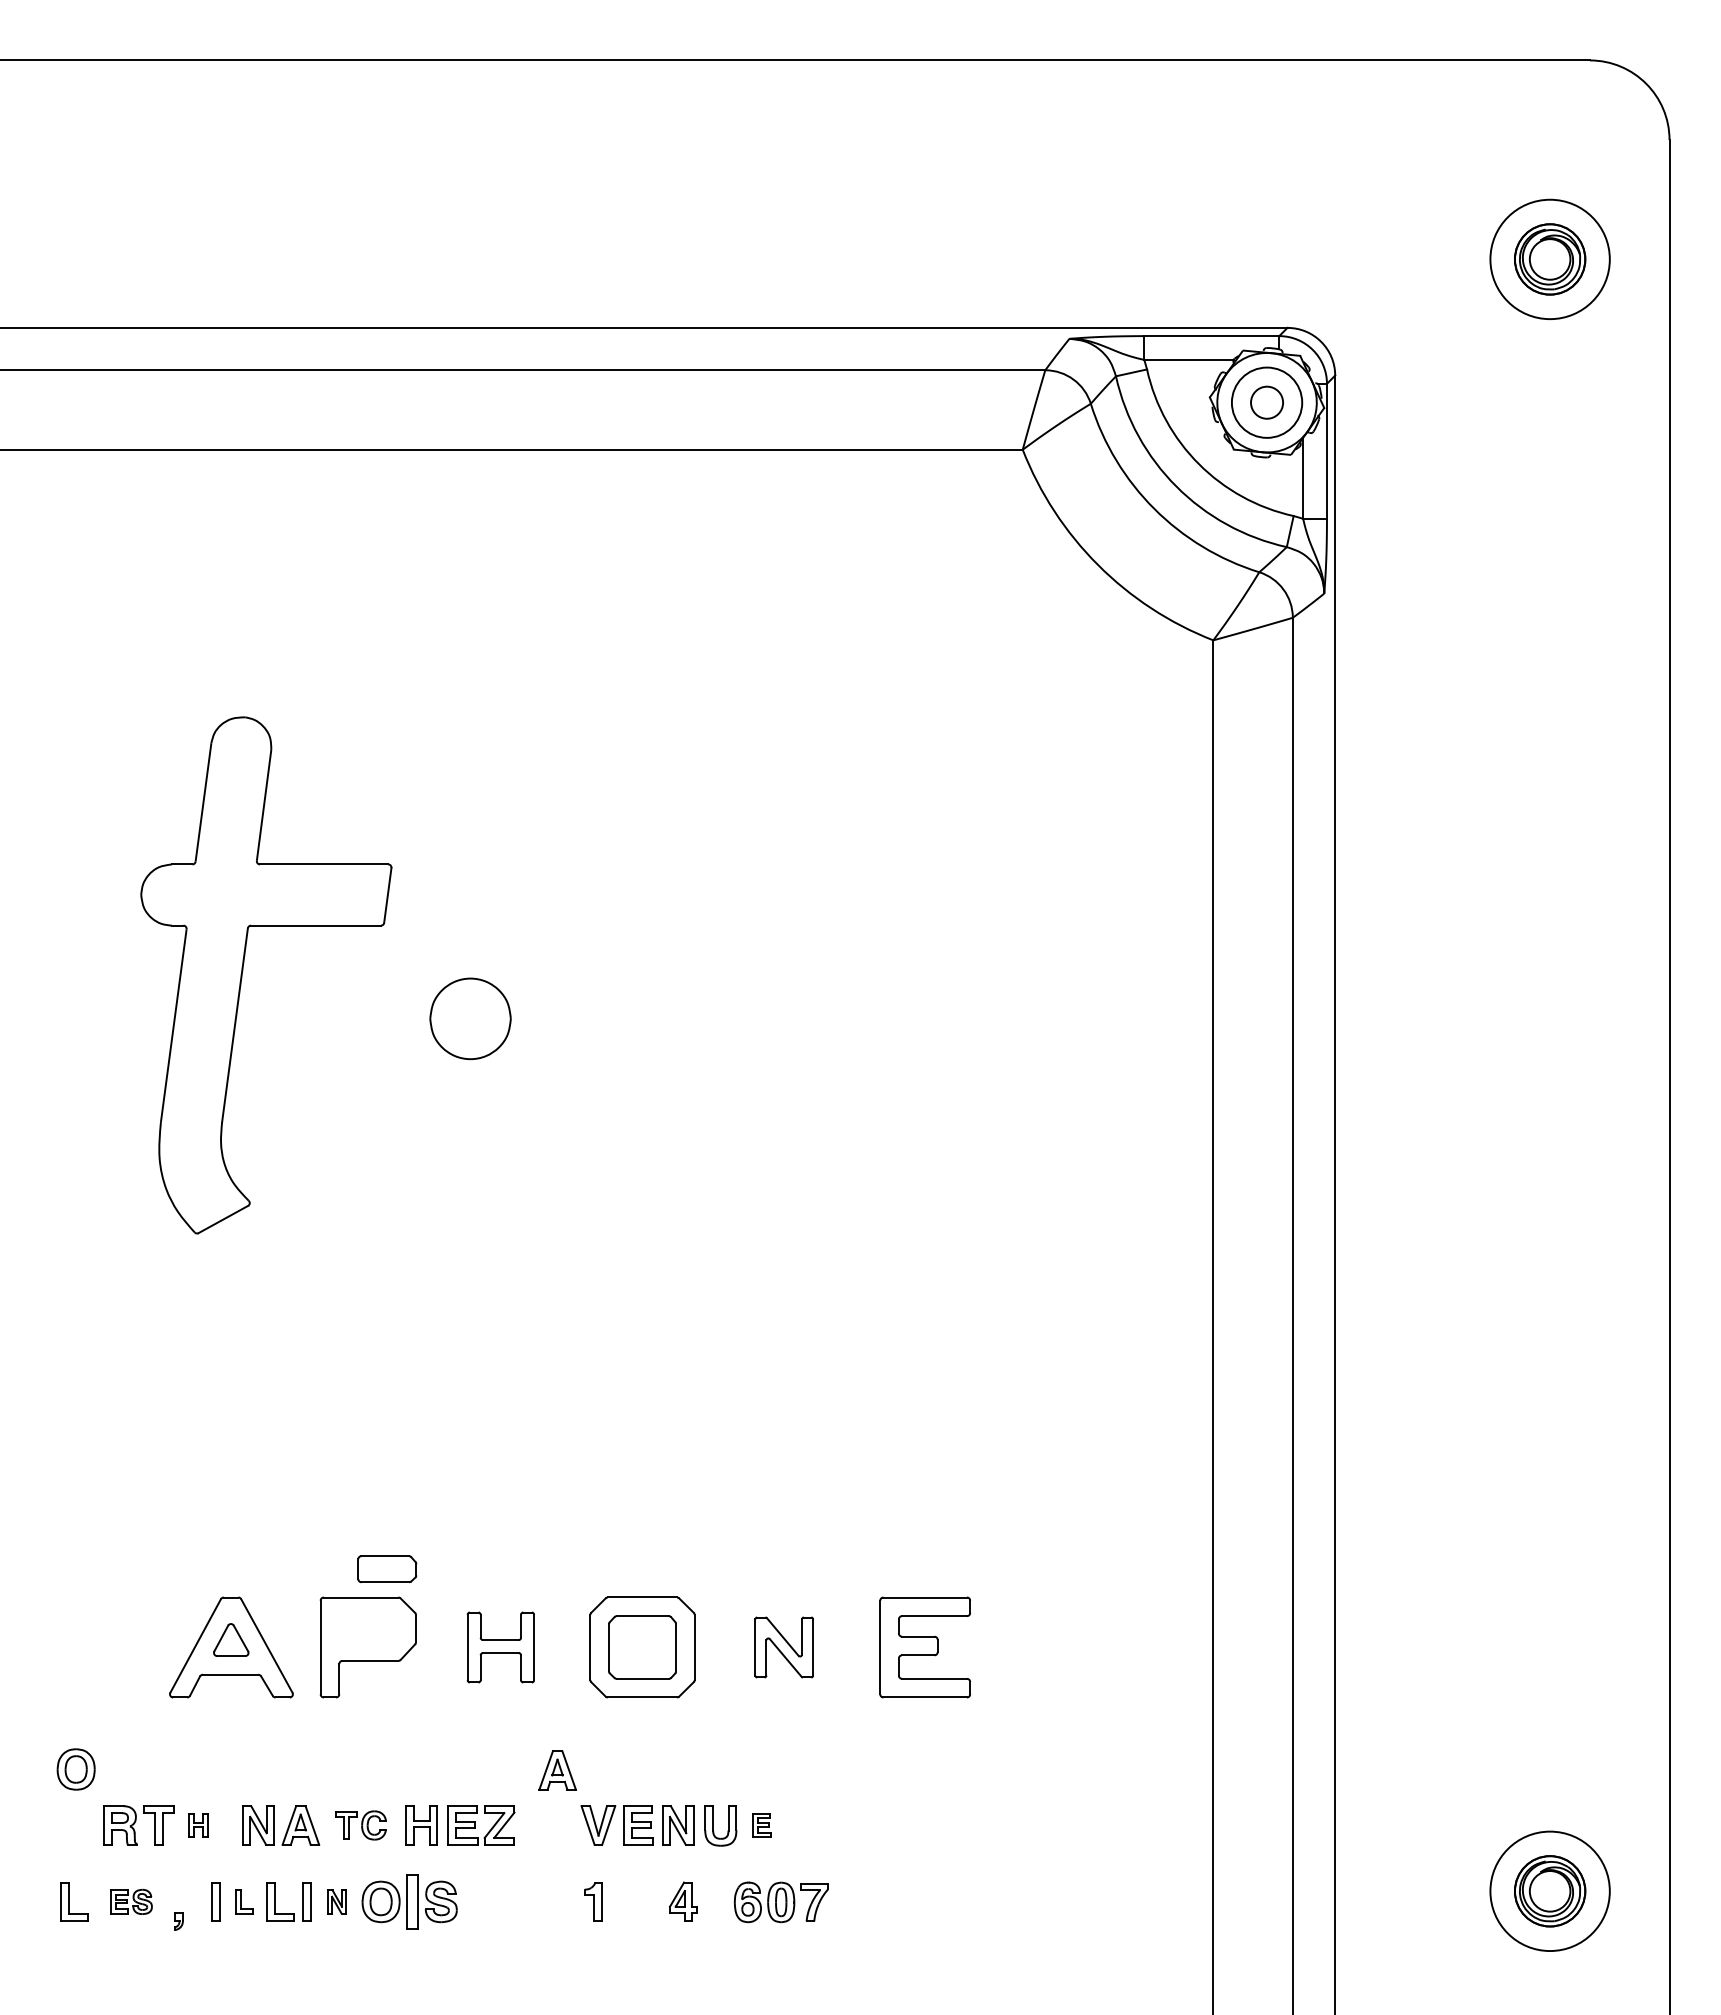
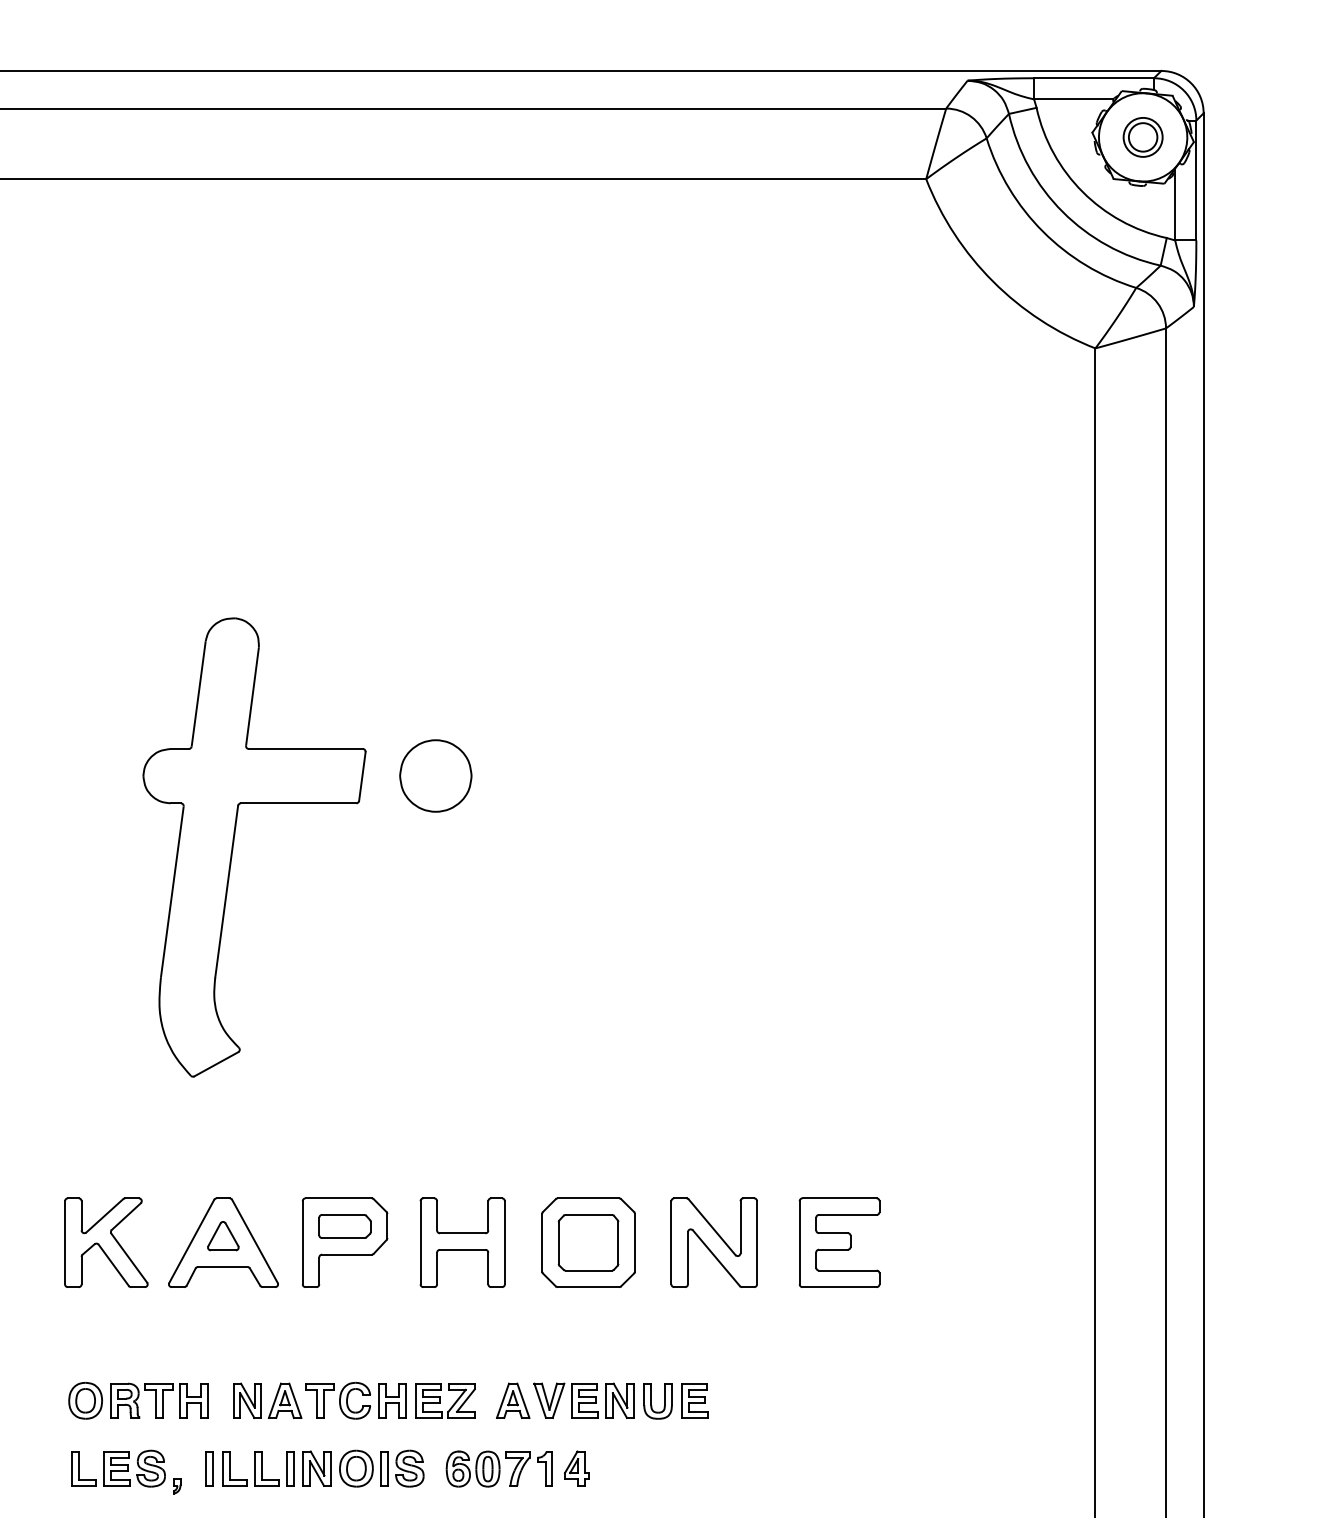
circle: (1267, 402) -> (1143, 137), size x0.62
part: (243, 971) -> (234, 844), moved
part: (470, 1018) -> (435, 775), moved
part: (387, 1569) -> (345, 1226), moved
part: (99, 1647) -> (106, 1242), added
part: (500, 1647) -> (462, 1242), size x1.43
part: (784, 1647) -> (714, 1242), size x1.67
part: (75, 1769) -> (85, 1400), moved
part: (557, 1770) -> (513, 1400), moved
part: (198, 1825) -> (194, 1400), size x1.67
part: (360, 1825) -> (338, 1400), size x1.43
part: (761, 1825) -> (694, 1400), size x1.67
part: (131, 1901) -> (134, 1468), size x1.67
part: (244, 1901) -> (235, 1468), size x1.67
part: (336, 1901) -> (316, 1468), size x1.67
part: (412, 1901) -> (384, 1468), size x0.71
part: (683, 1901) -> (576, 1468), moved
part: (780, 1902) -> (487, 1469), moved

